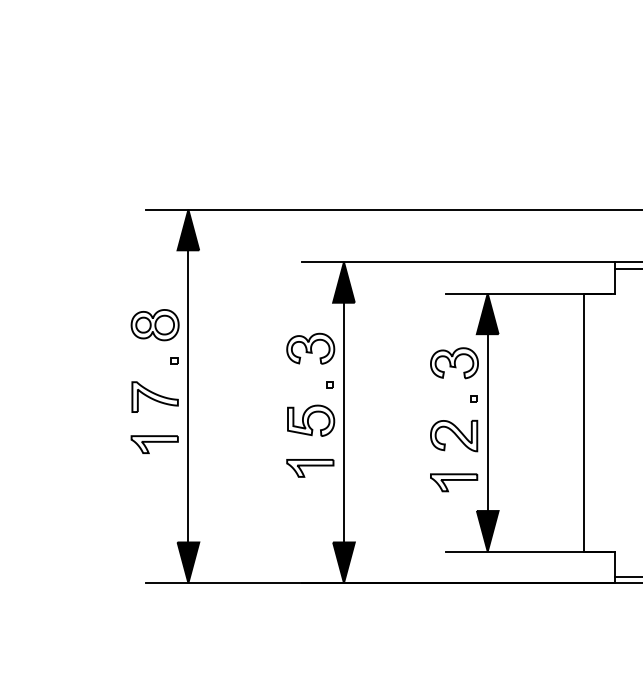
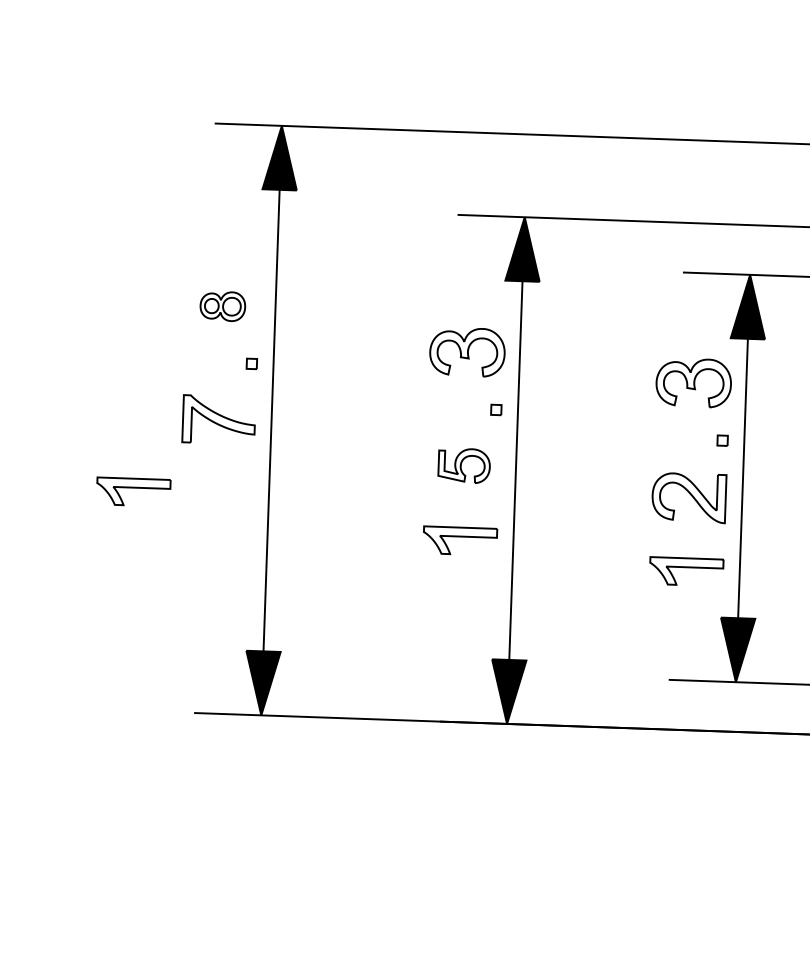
part: (154, 325) -> (221, 306), size x0.6
part: (311, 420) -> (464, 465), size x0.7
part: (154, 444) -> (133, 491), moved

